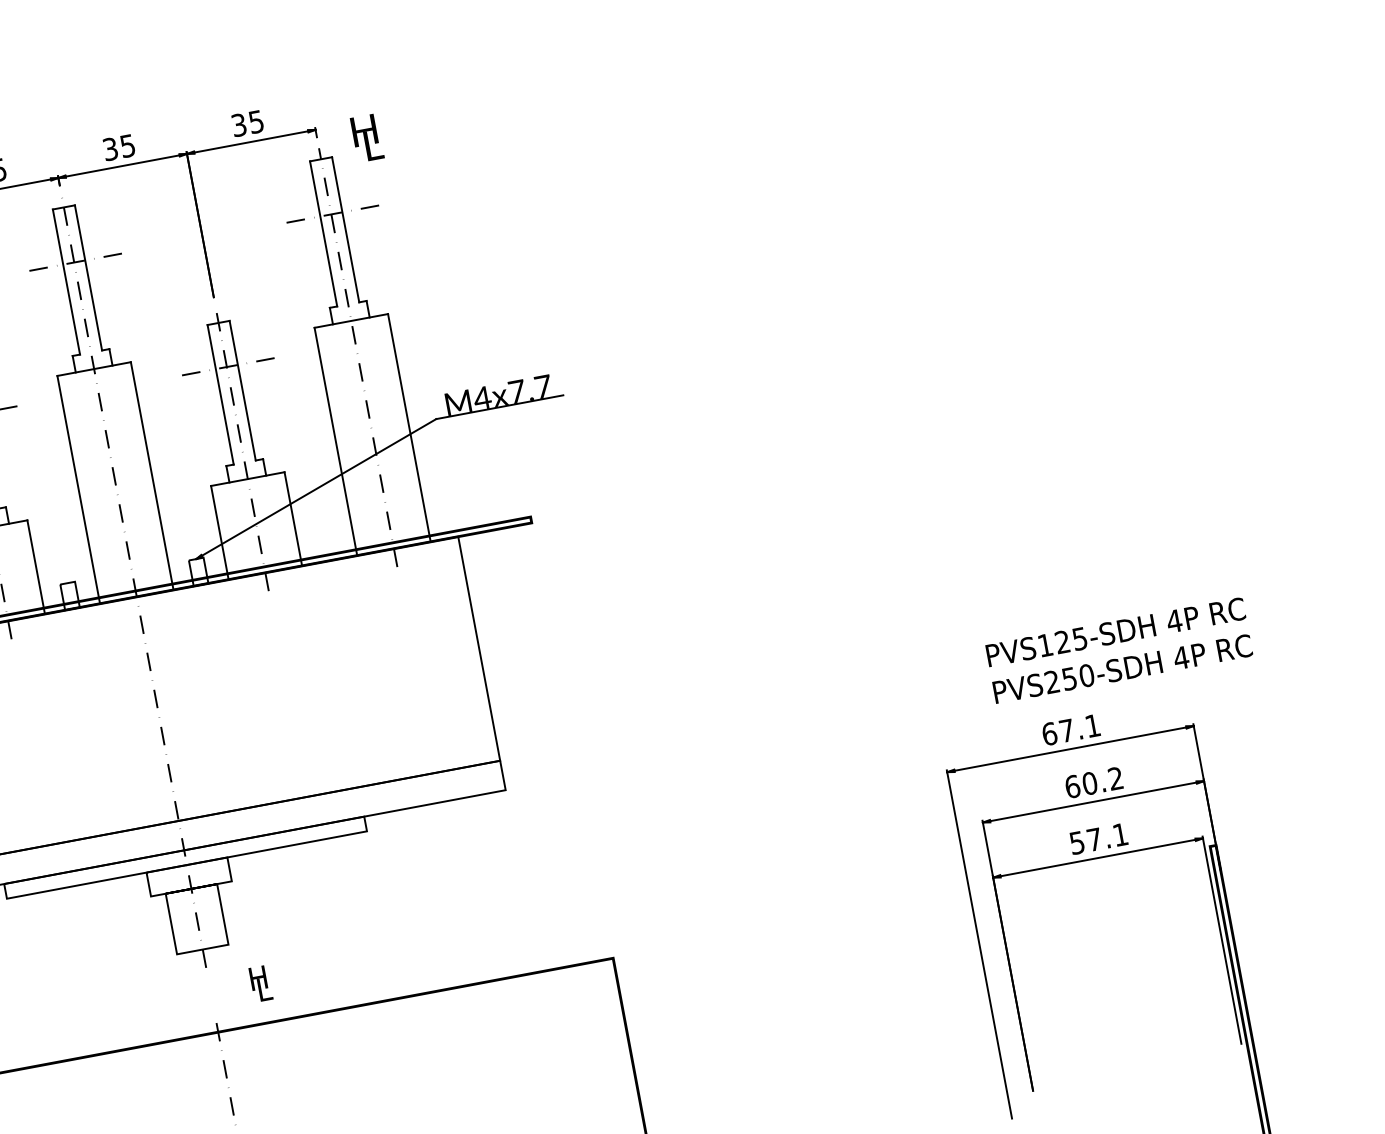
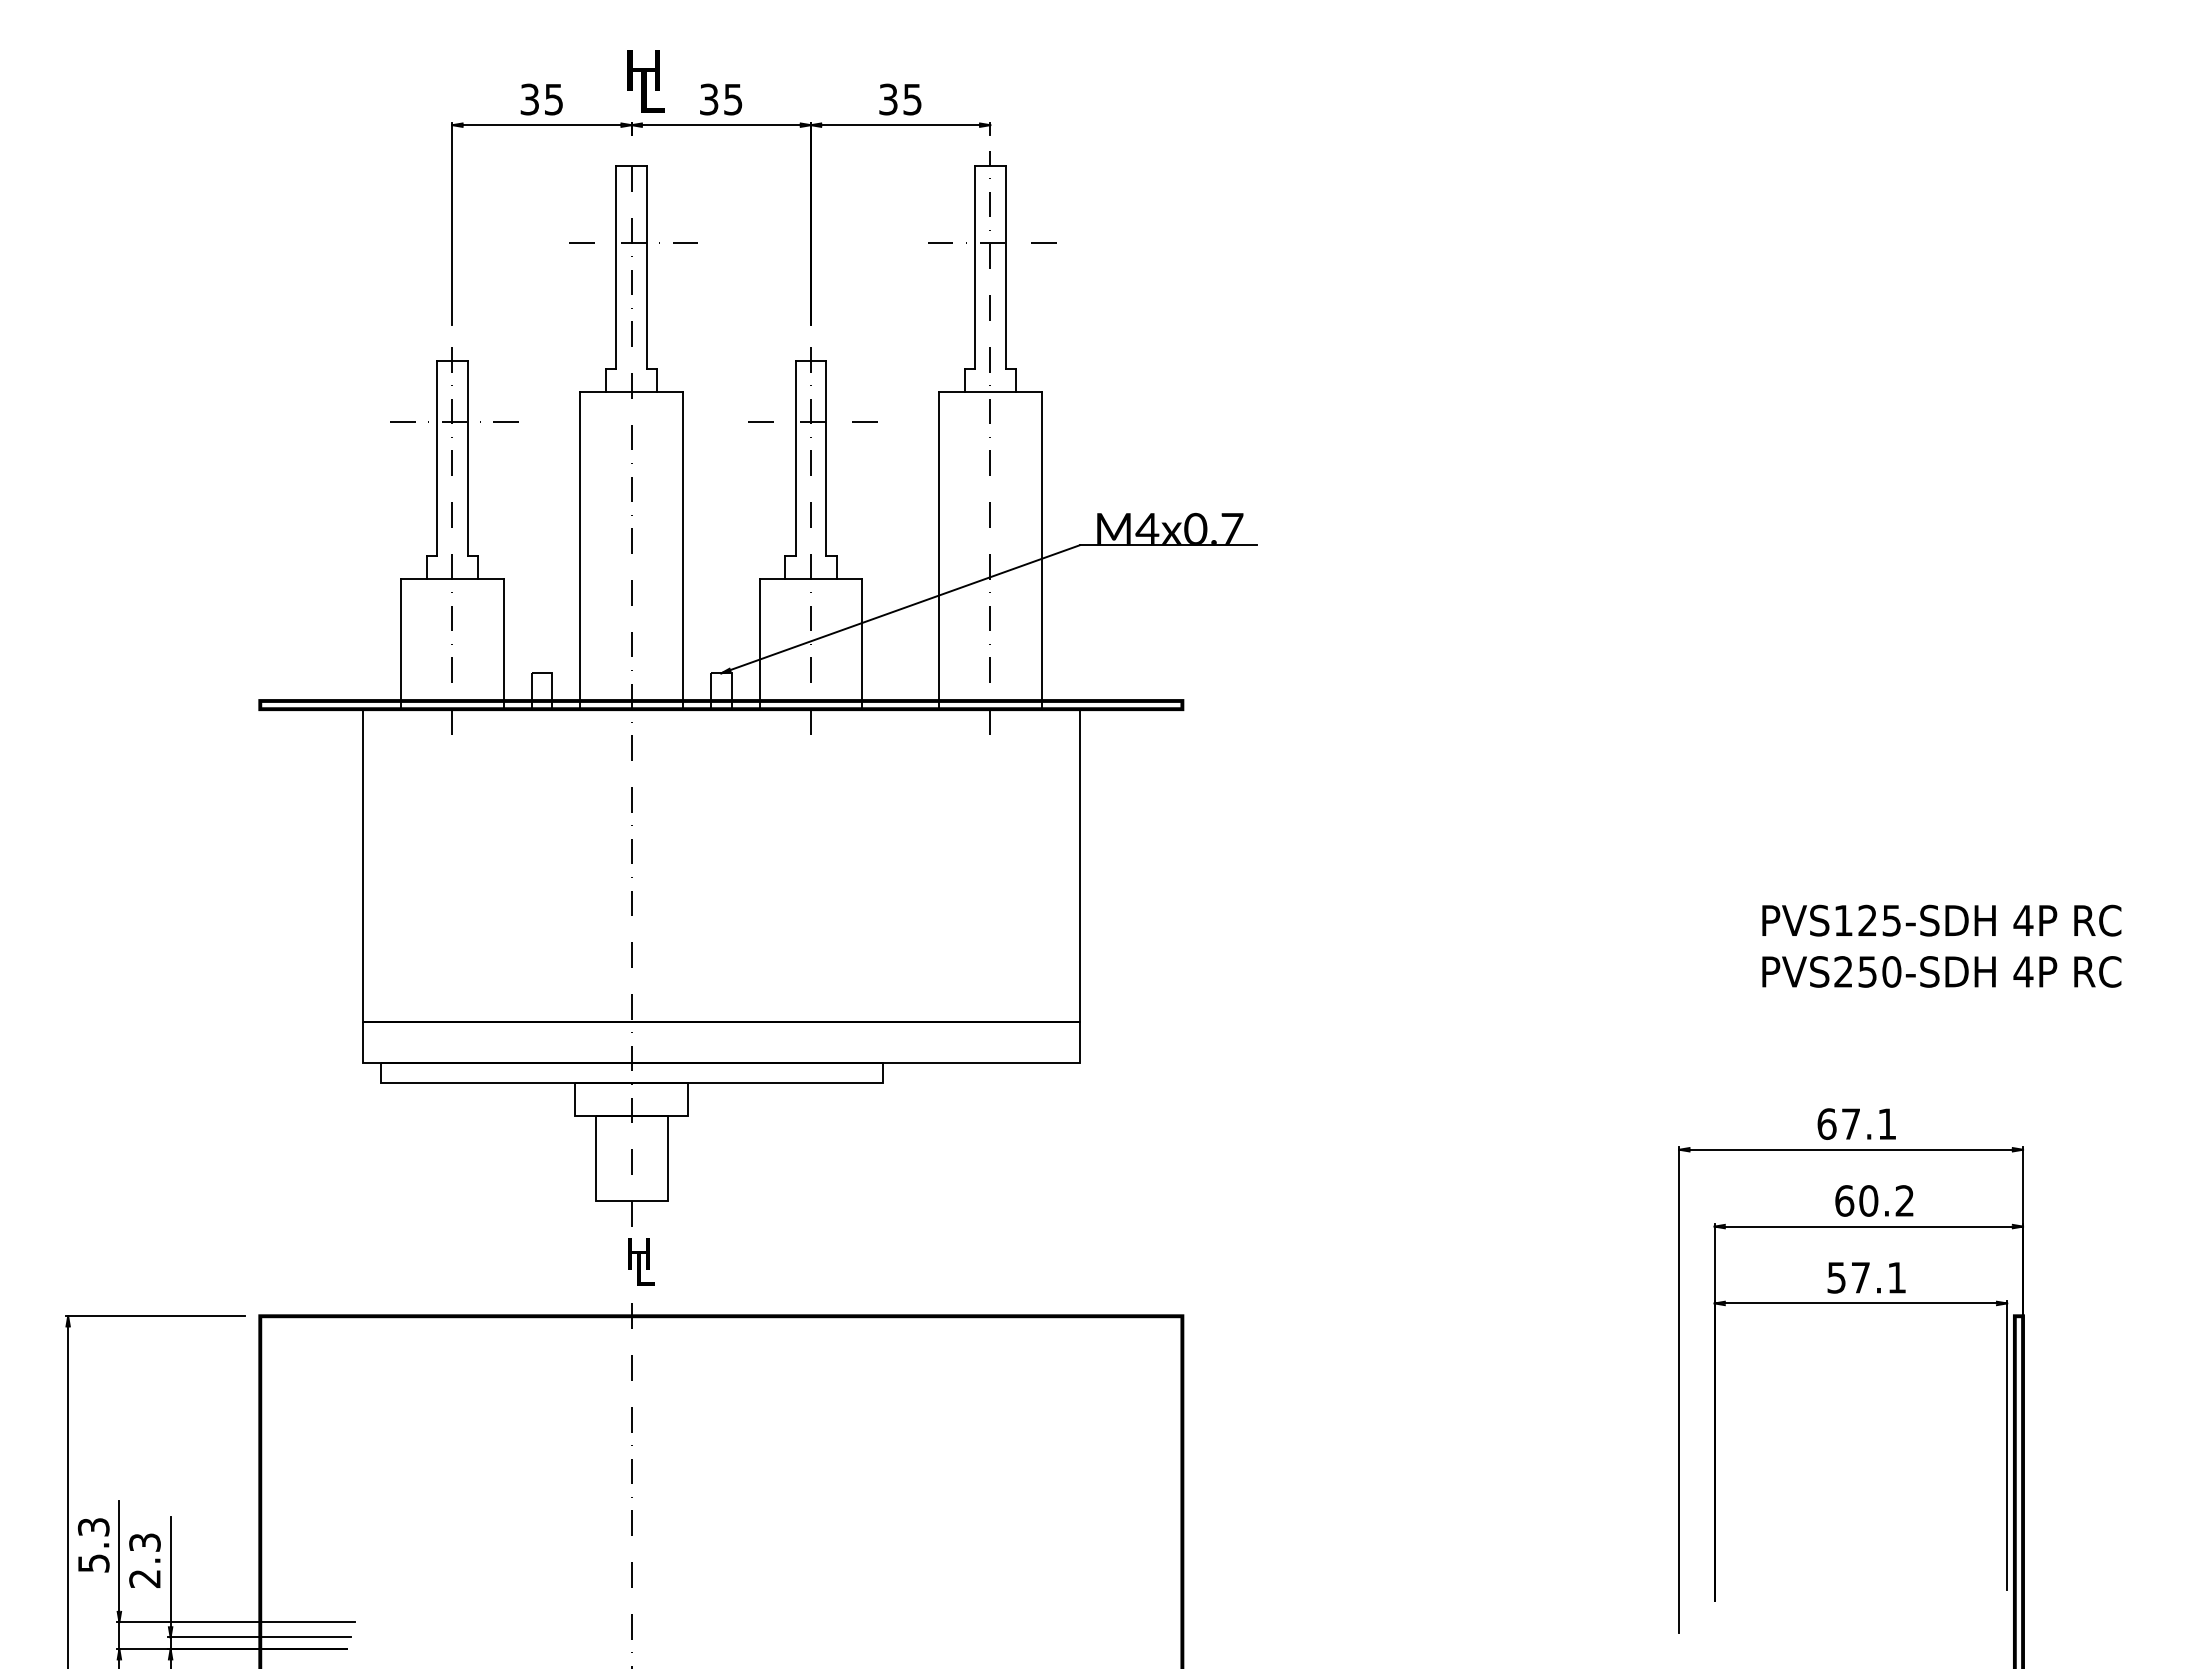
text: (367, 138) -> (645, 81), moved
text: (516, 390) -> (1195, 527), M4x7.7 -> M4x0.7
text: (1118, 650) -> (1941, 945), moved
text: (260, 983) -> (641, 1261), moved

